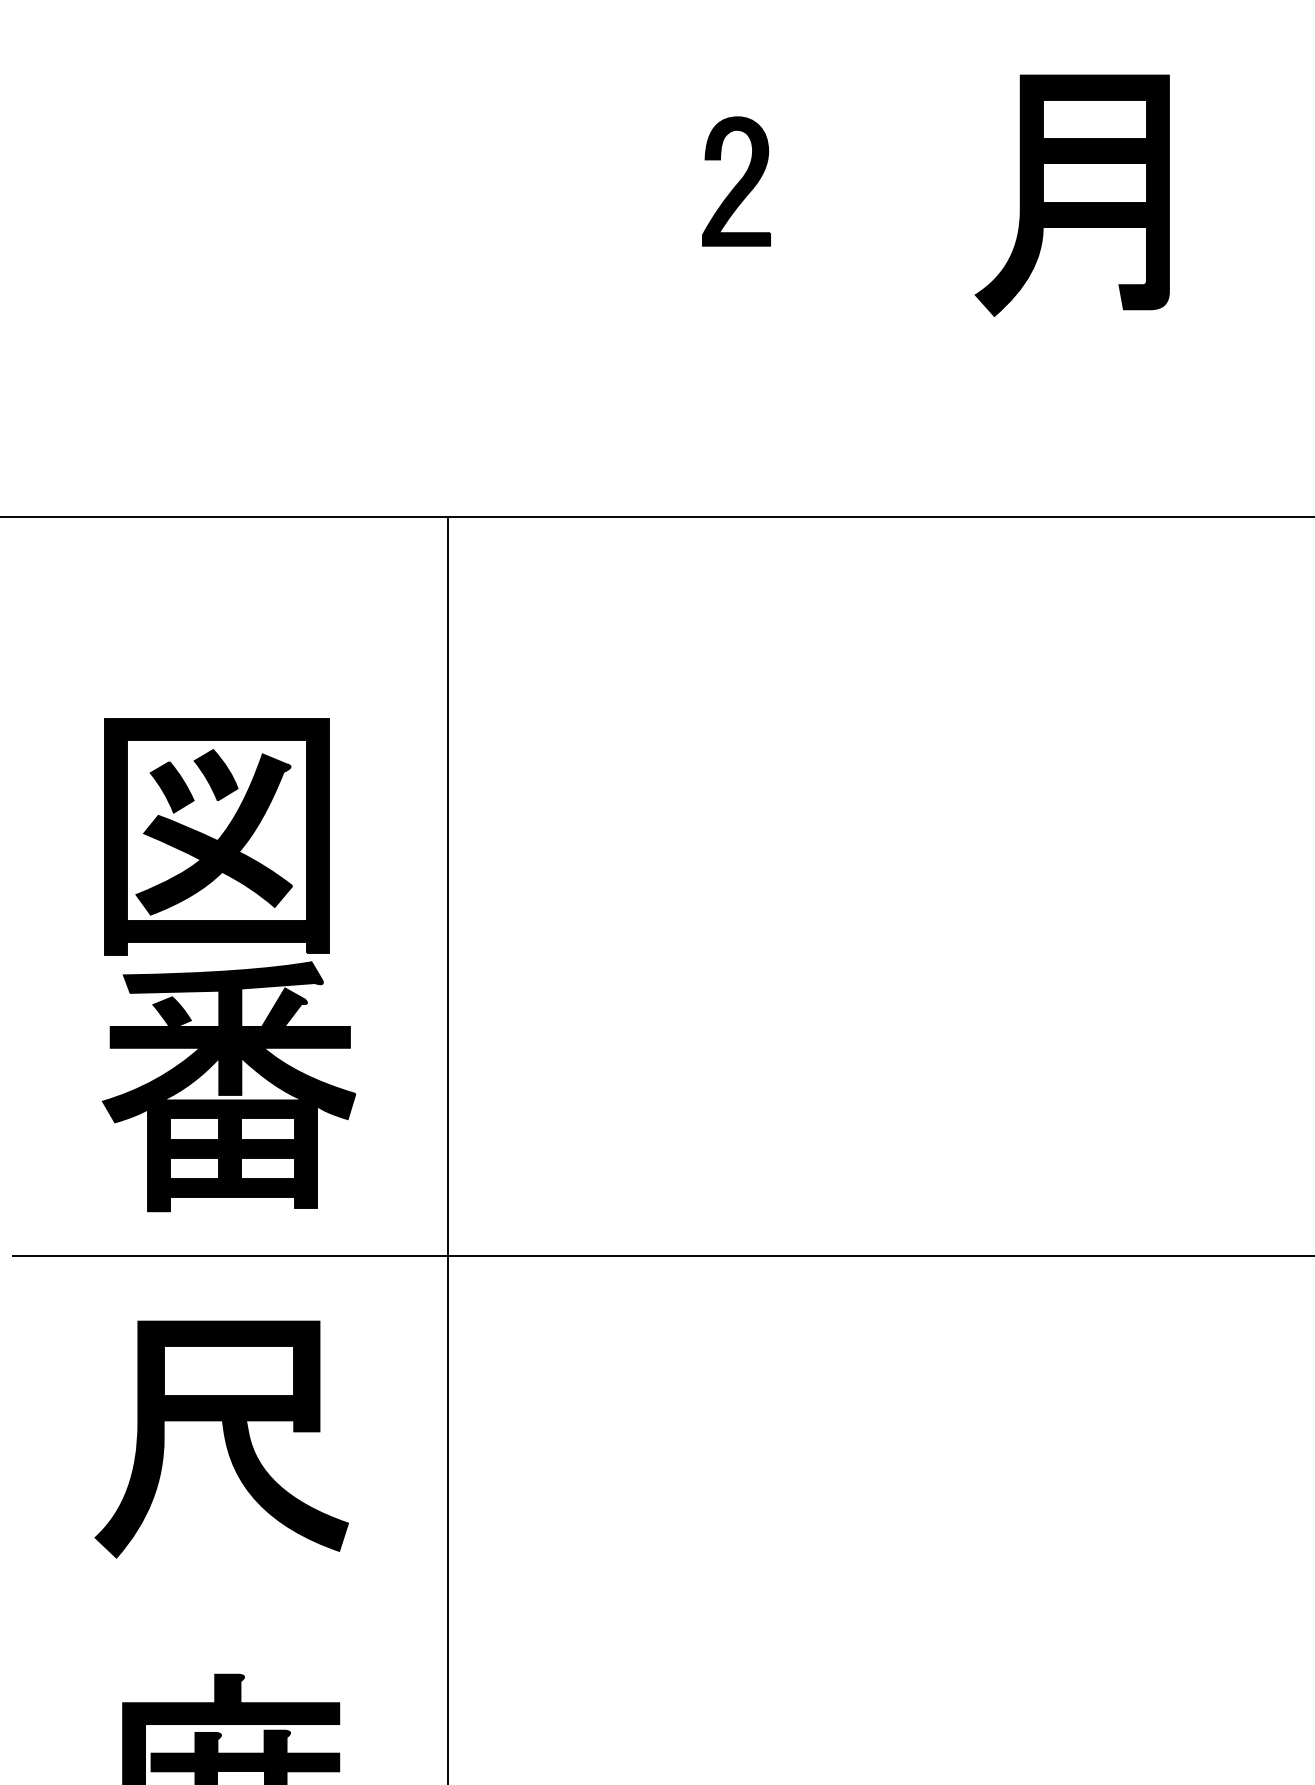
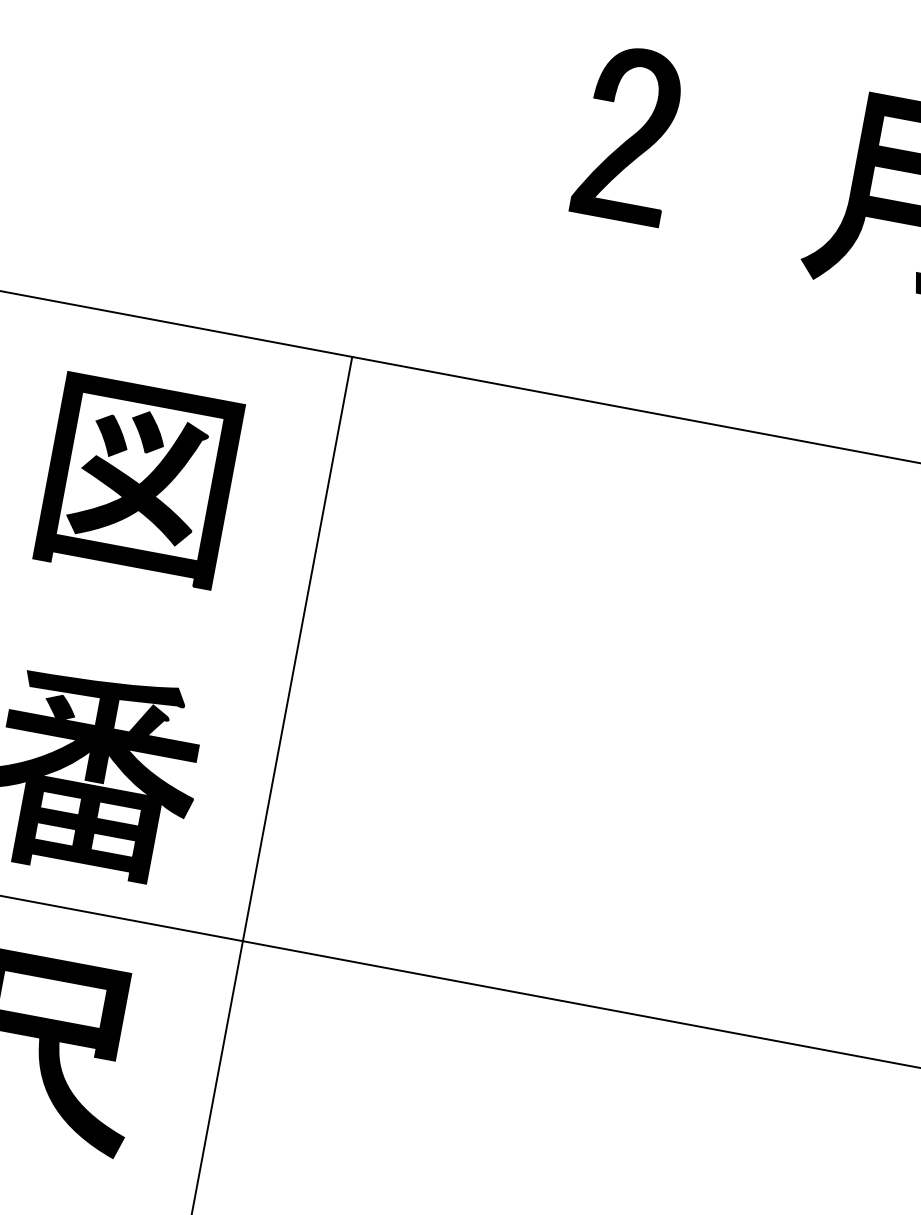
part: (736, 181) -> (629, 134), size x1.67
part: (216, 836) -> (139, 481), moved

